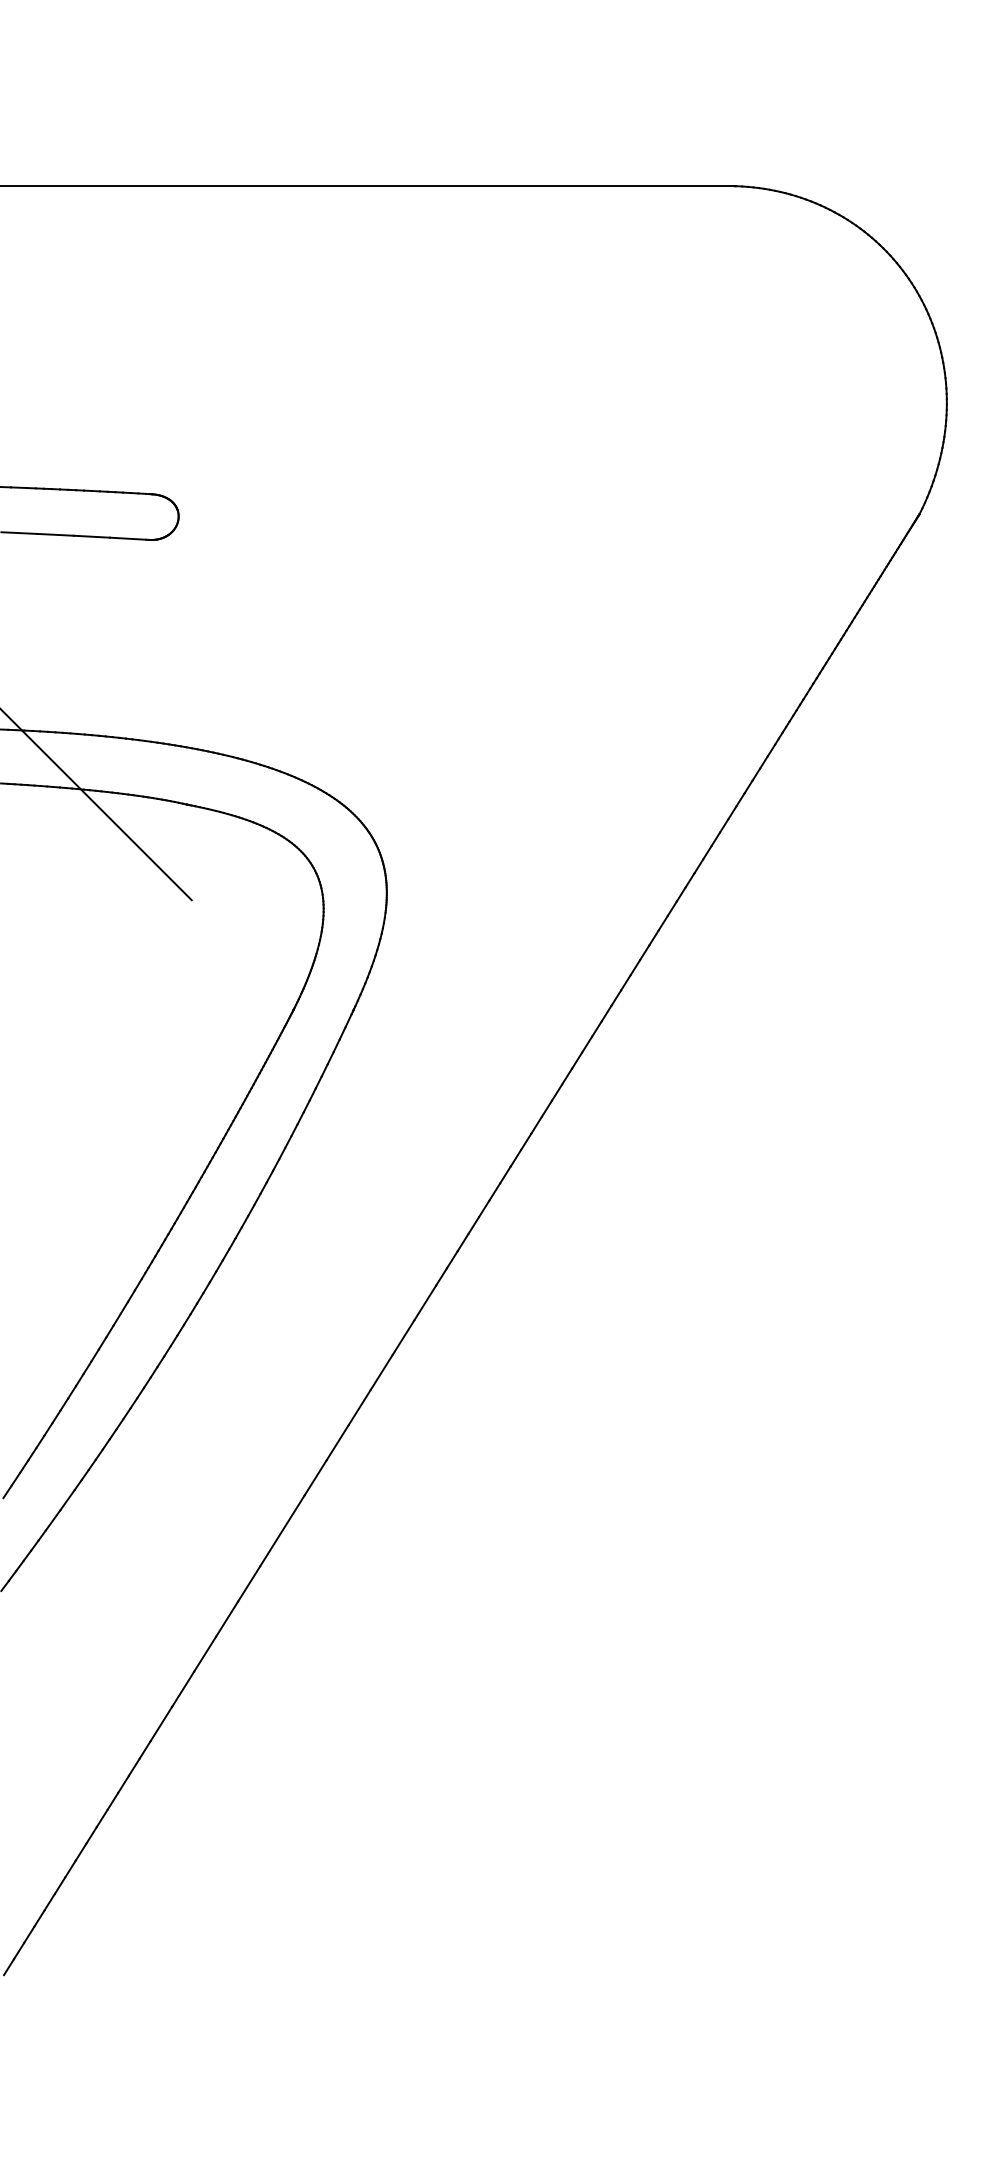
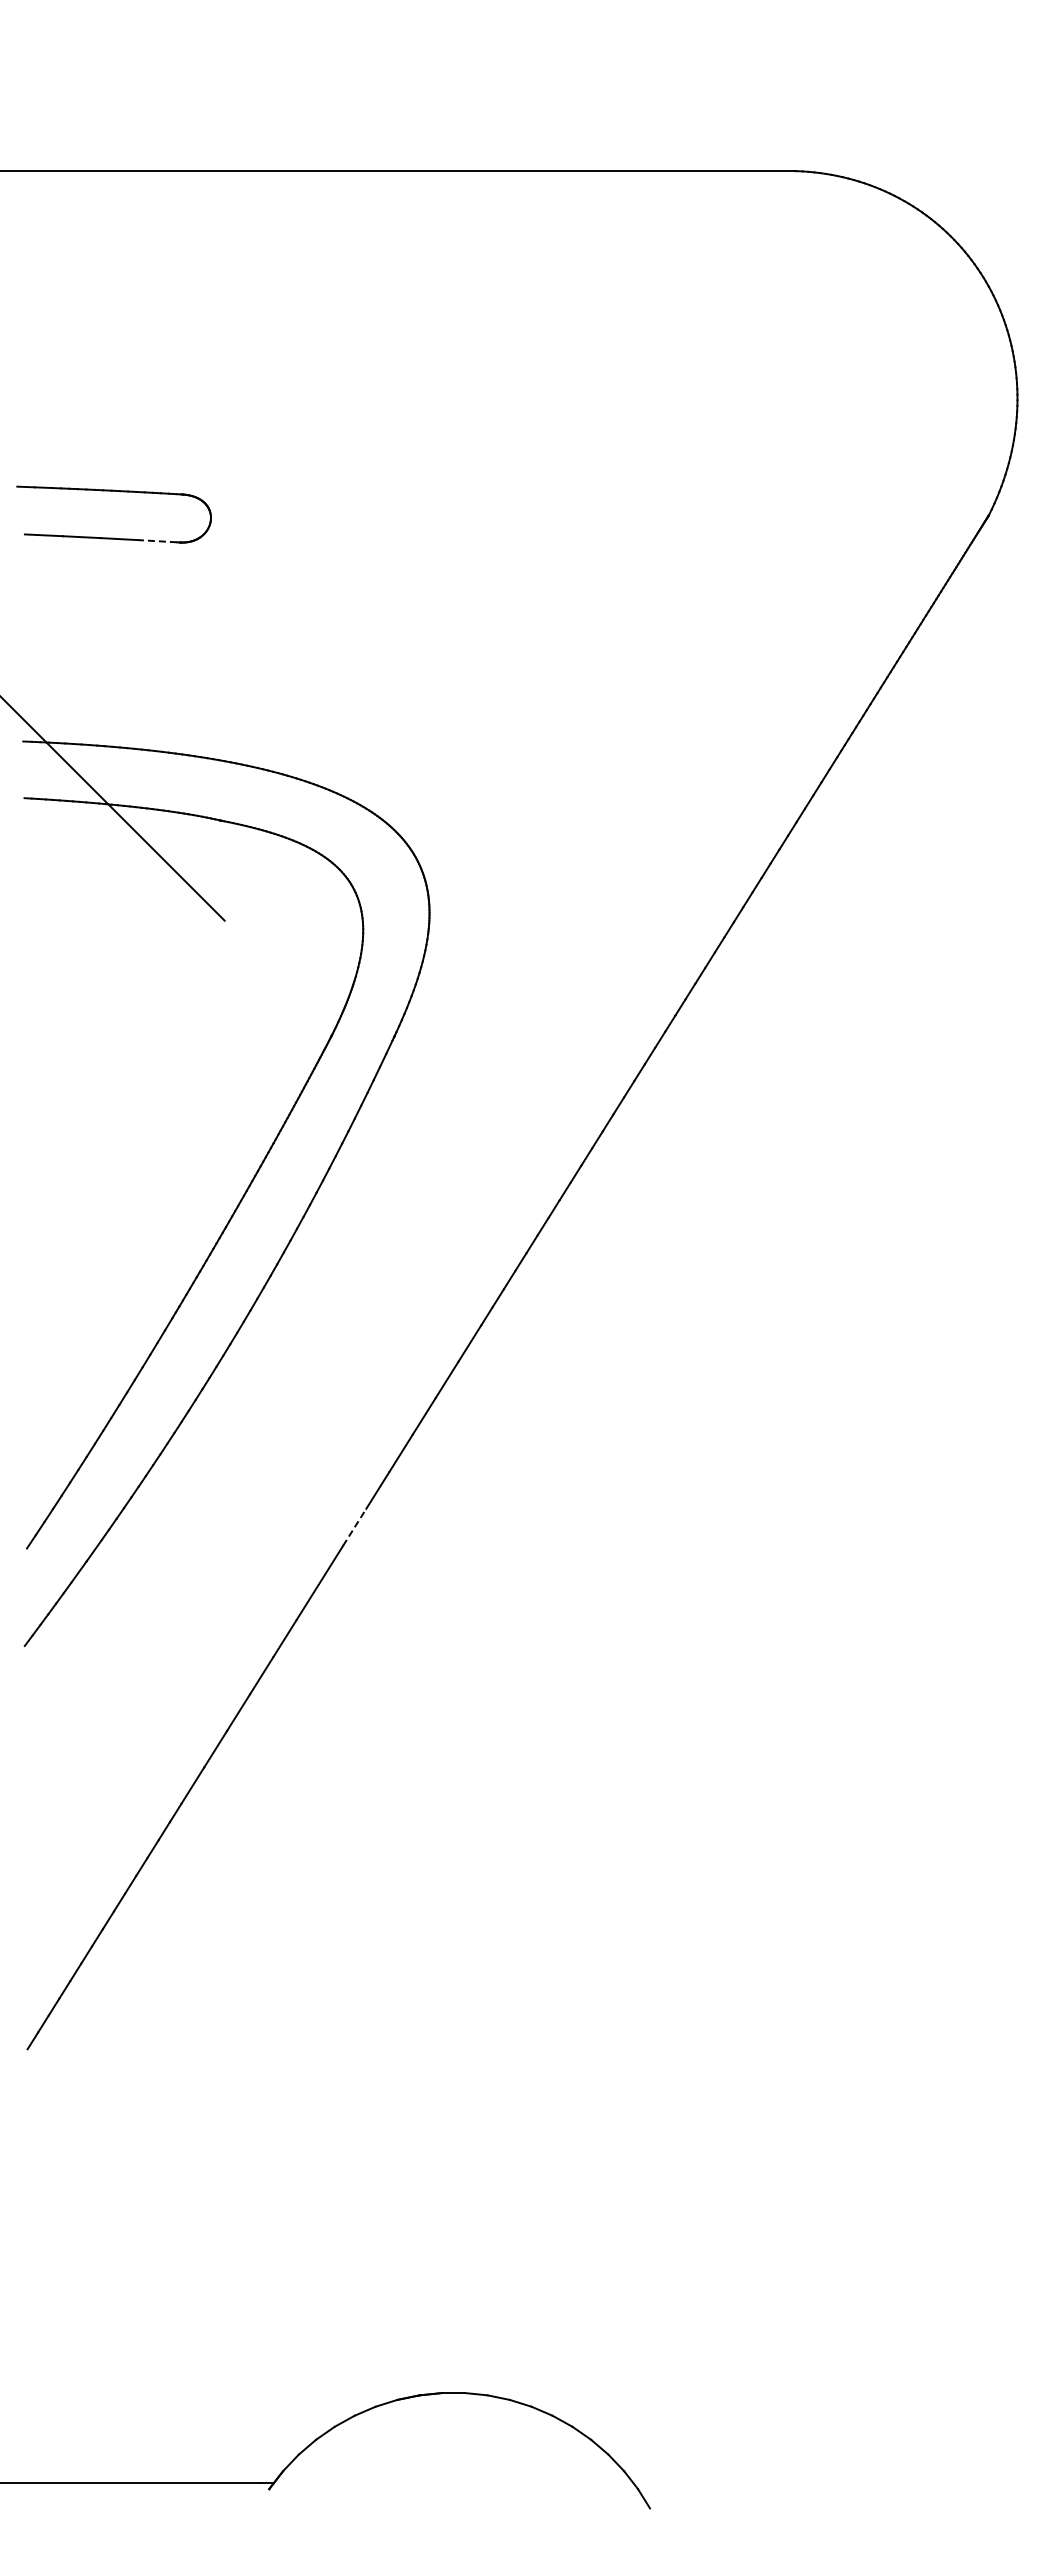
line: (127, 538) -> (157, 541), solid -> dashed
line: (315, 1478) -> (354, 1527), solid -> dashed

